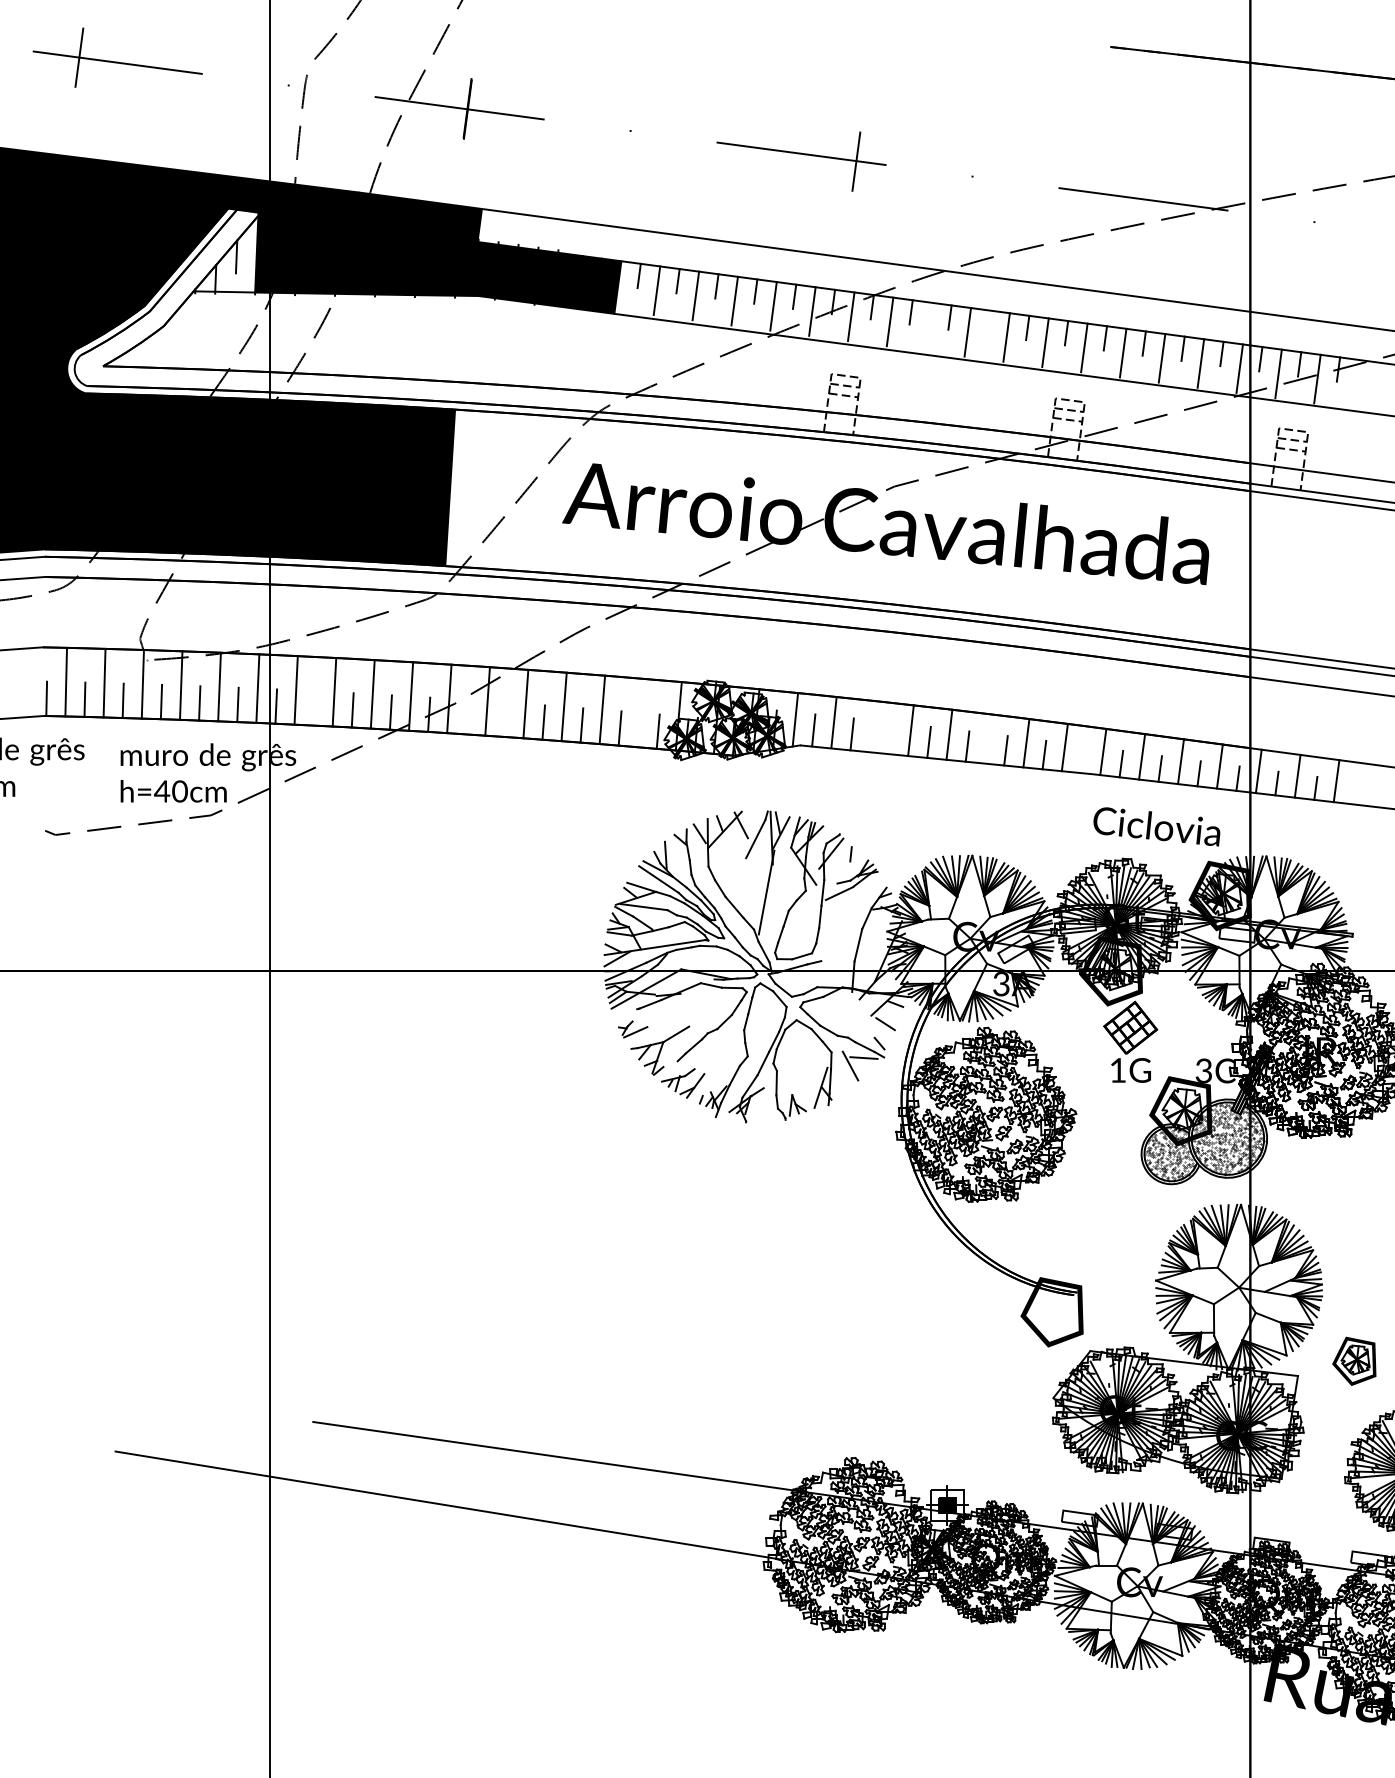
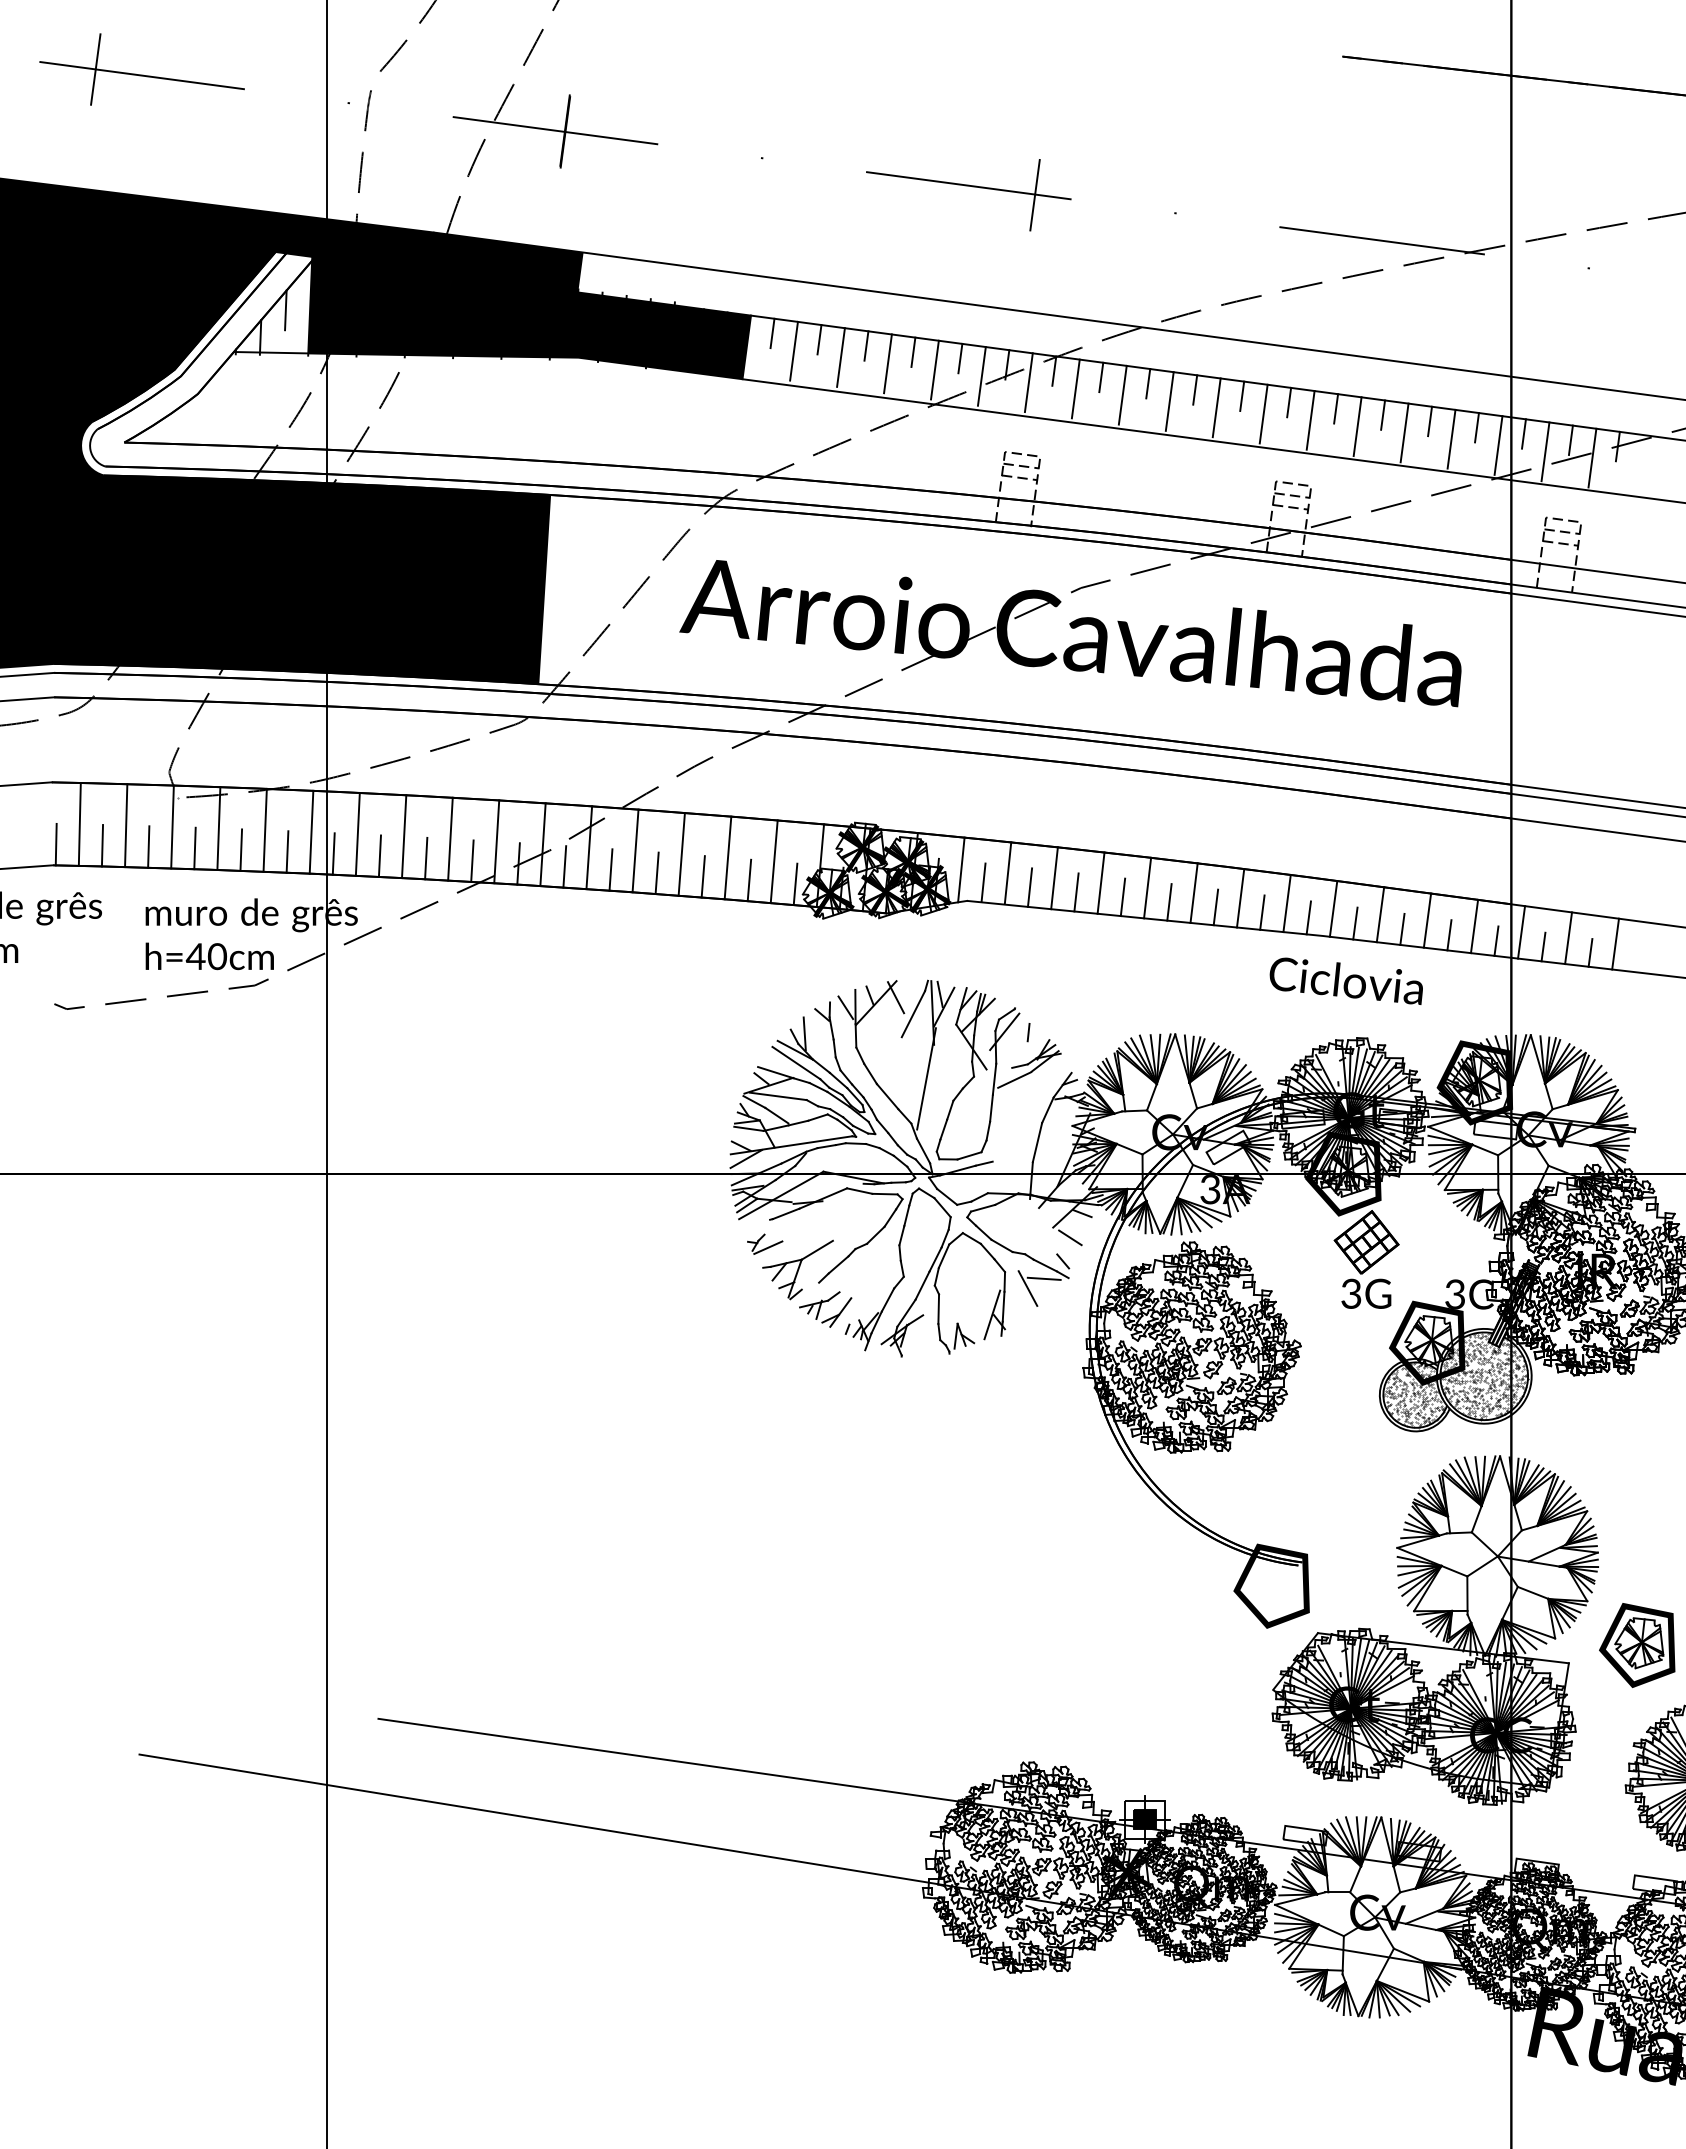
line: (988, 322) -> (1194, 389), added
line: (928, 326) -> (1122, 394), added
line: (314, 708) -> (379, 856), added
line: (640, 712) -> (774, 861), added
line: (467, 717) -> (564, 867), added
line: (505, 719) -> (610, 869), added
line: (872, 726) -> (1054, 878), added
line: (890, 738) -> (1076, 892), added
line: (987, 738) -> (1193, 892), added
line: (1082, 759) -> (1308, 917), added
text: (1156, 826) -> (1345, 980), moved
text: (1117, 1070) -> (1350, 1293), 1G -> 3G
part: (1353, 1361) -> (1636, 1645), size x1.43

